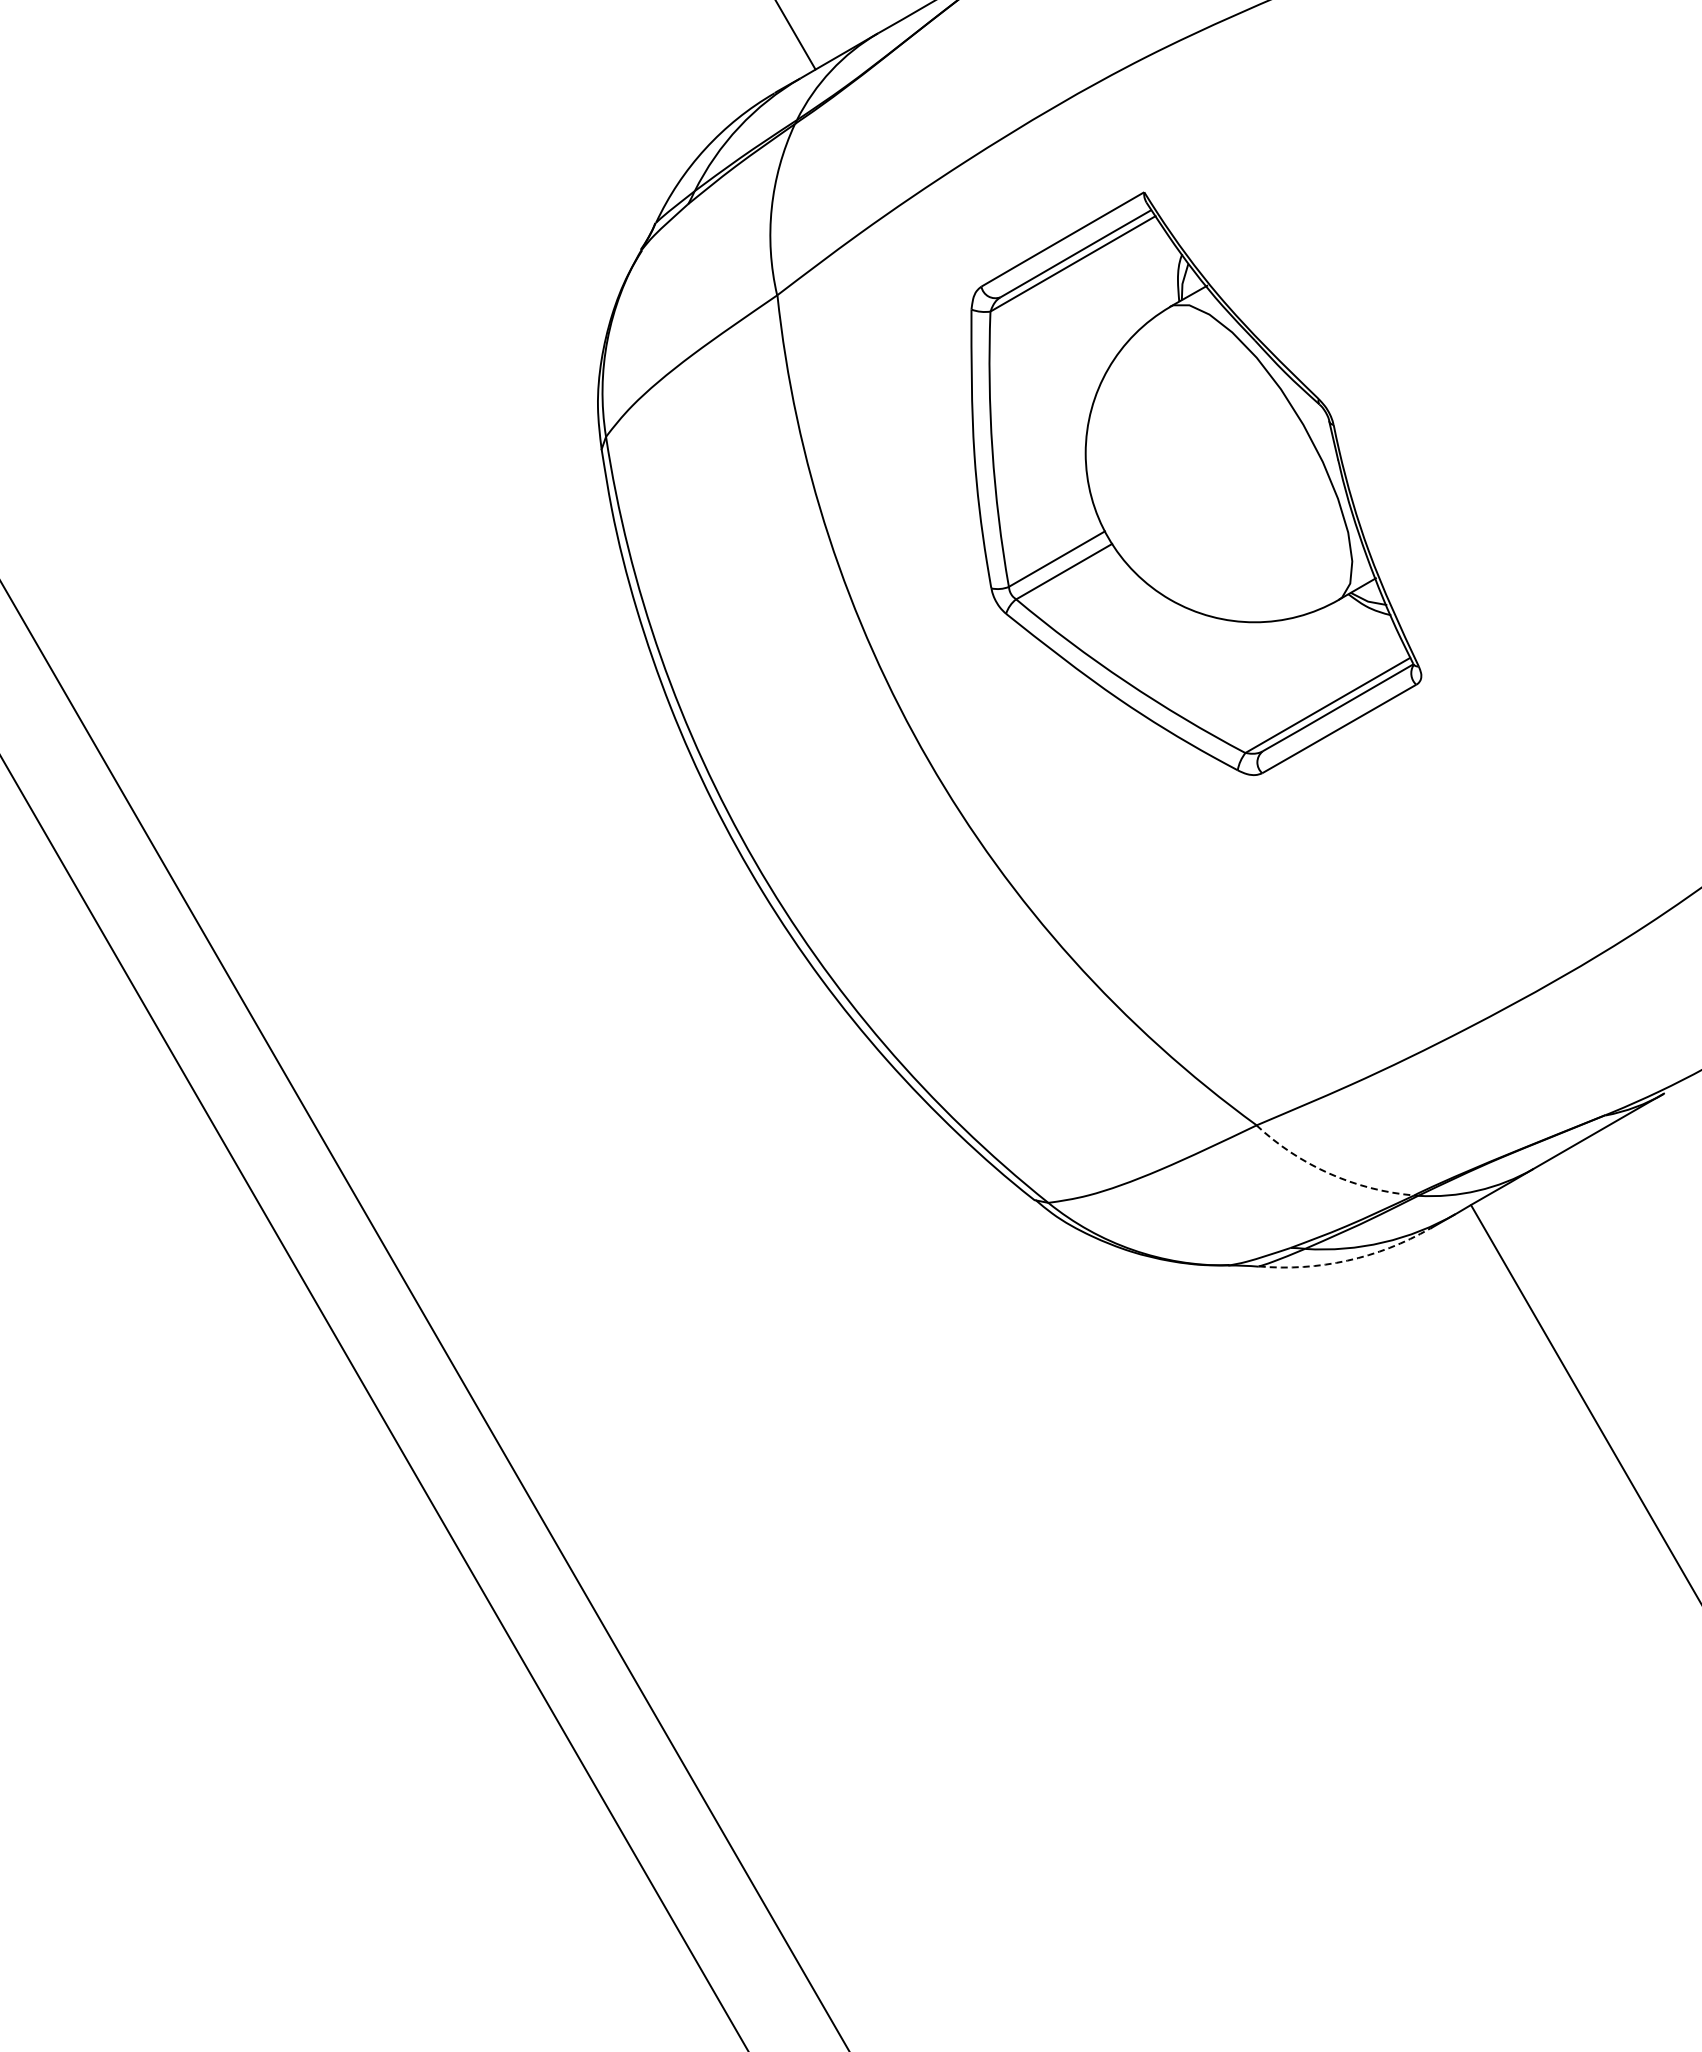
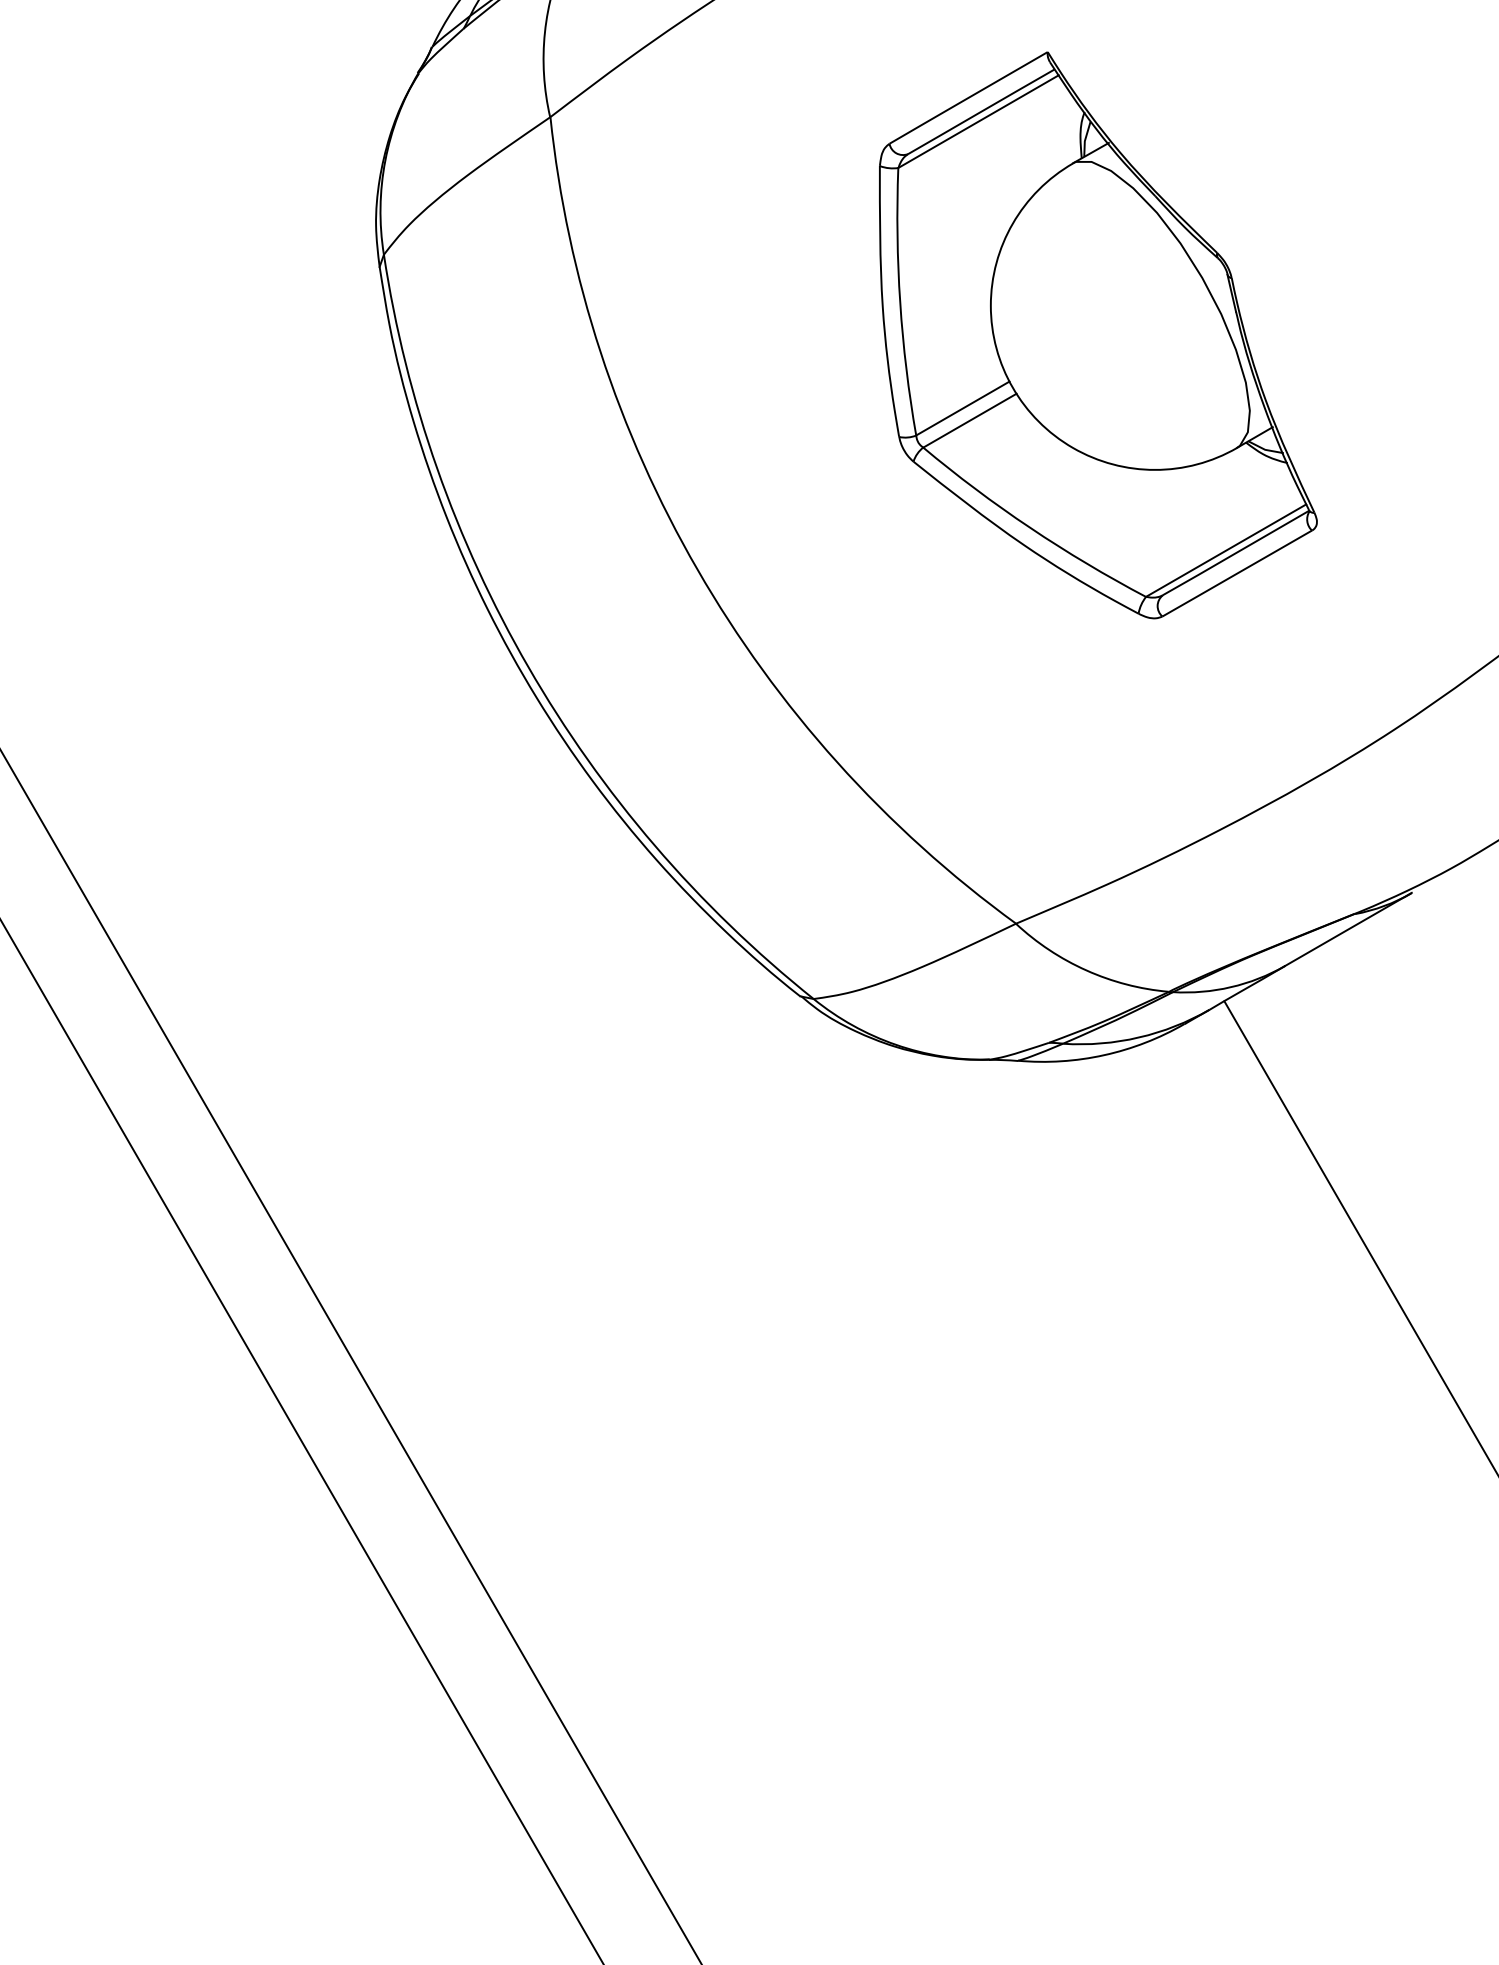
part: (1196, 483) -> (1098, 335), moved
arc: (1329, 1173) -> (1086, 970), dashed -> solid
arc: (1347, 1260) -> (1104, 1055), dashed -> solid

